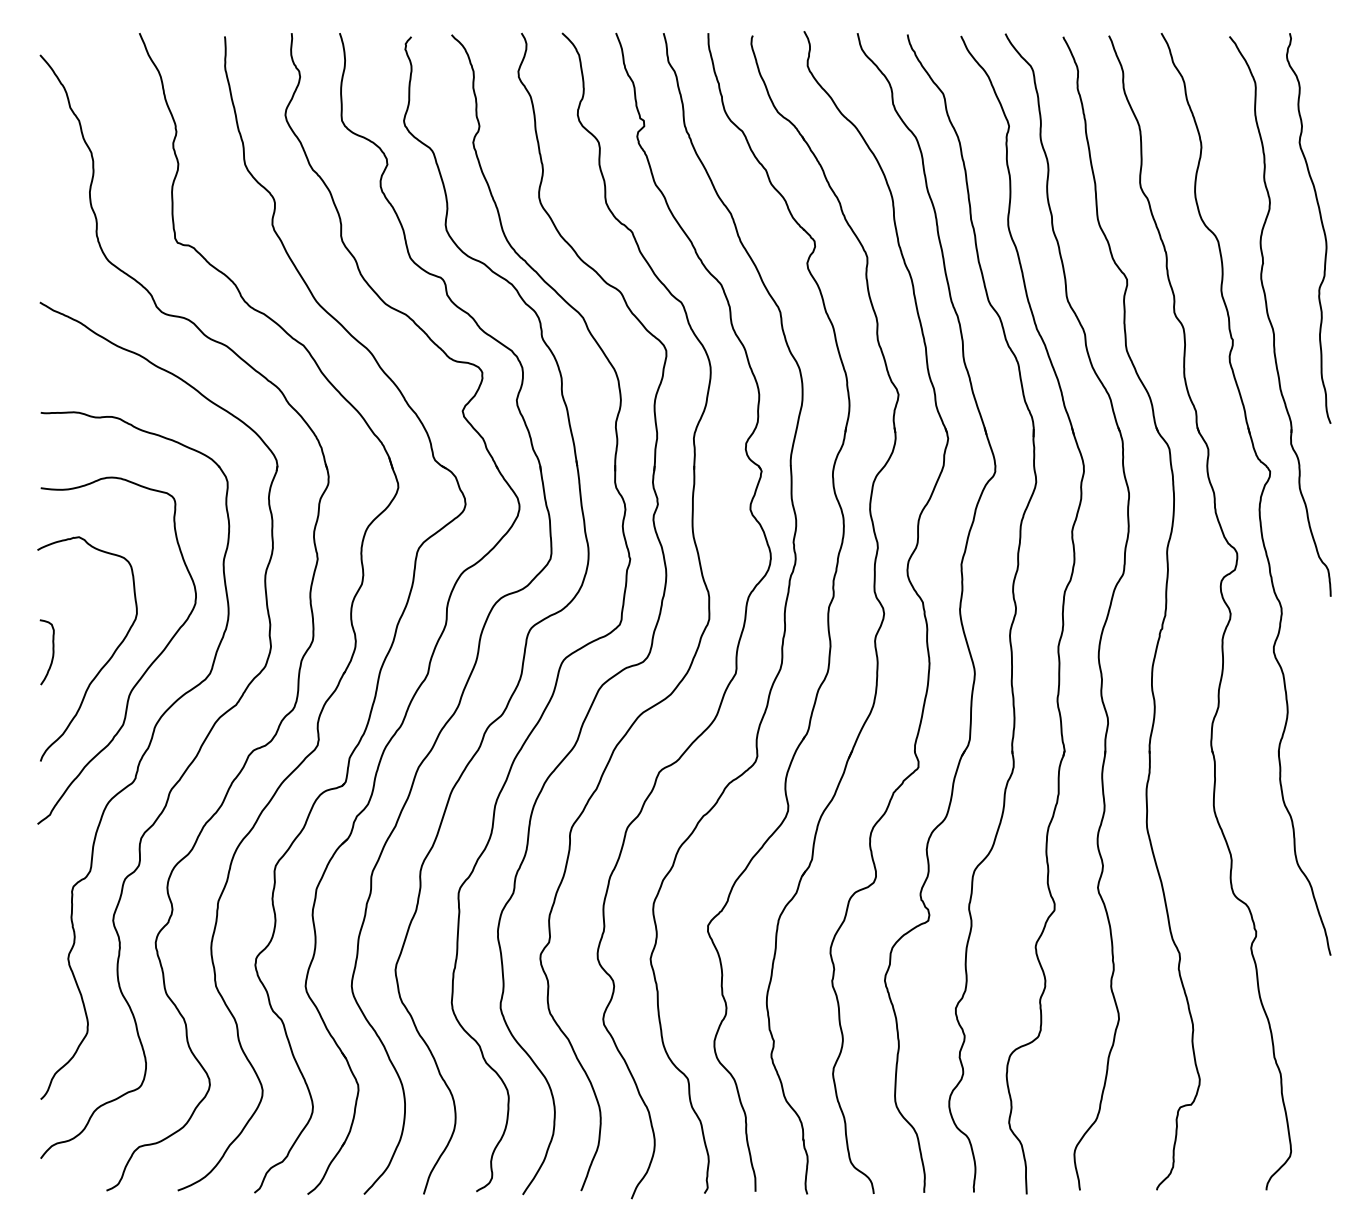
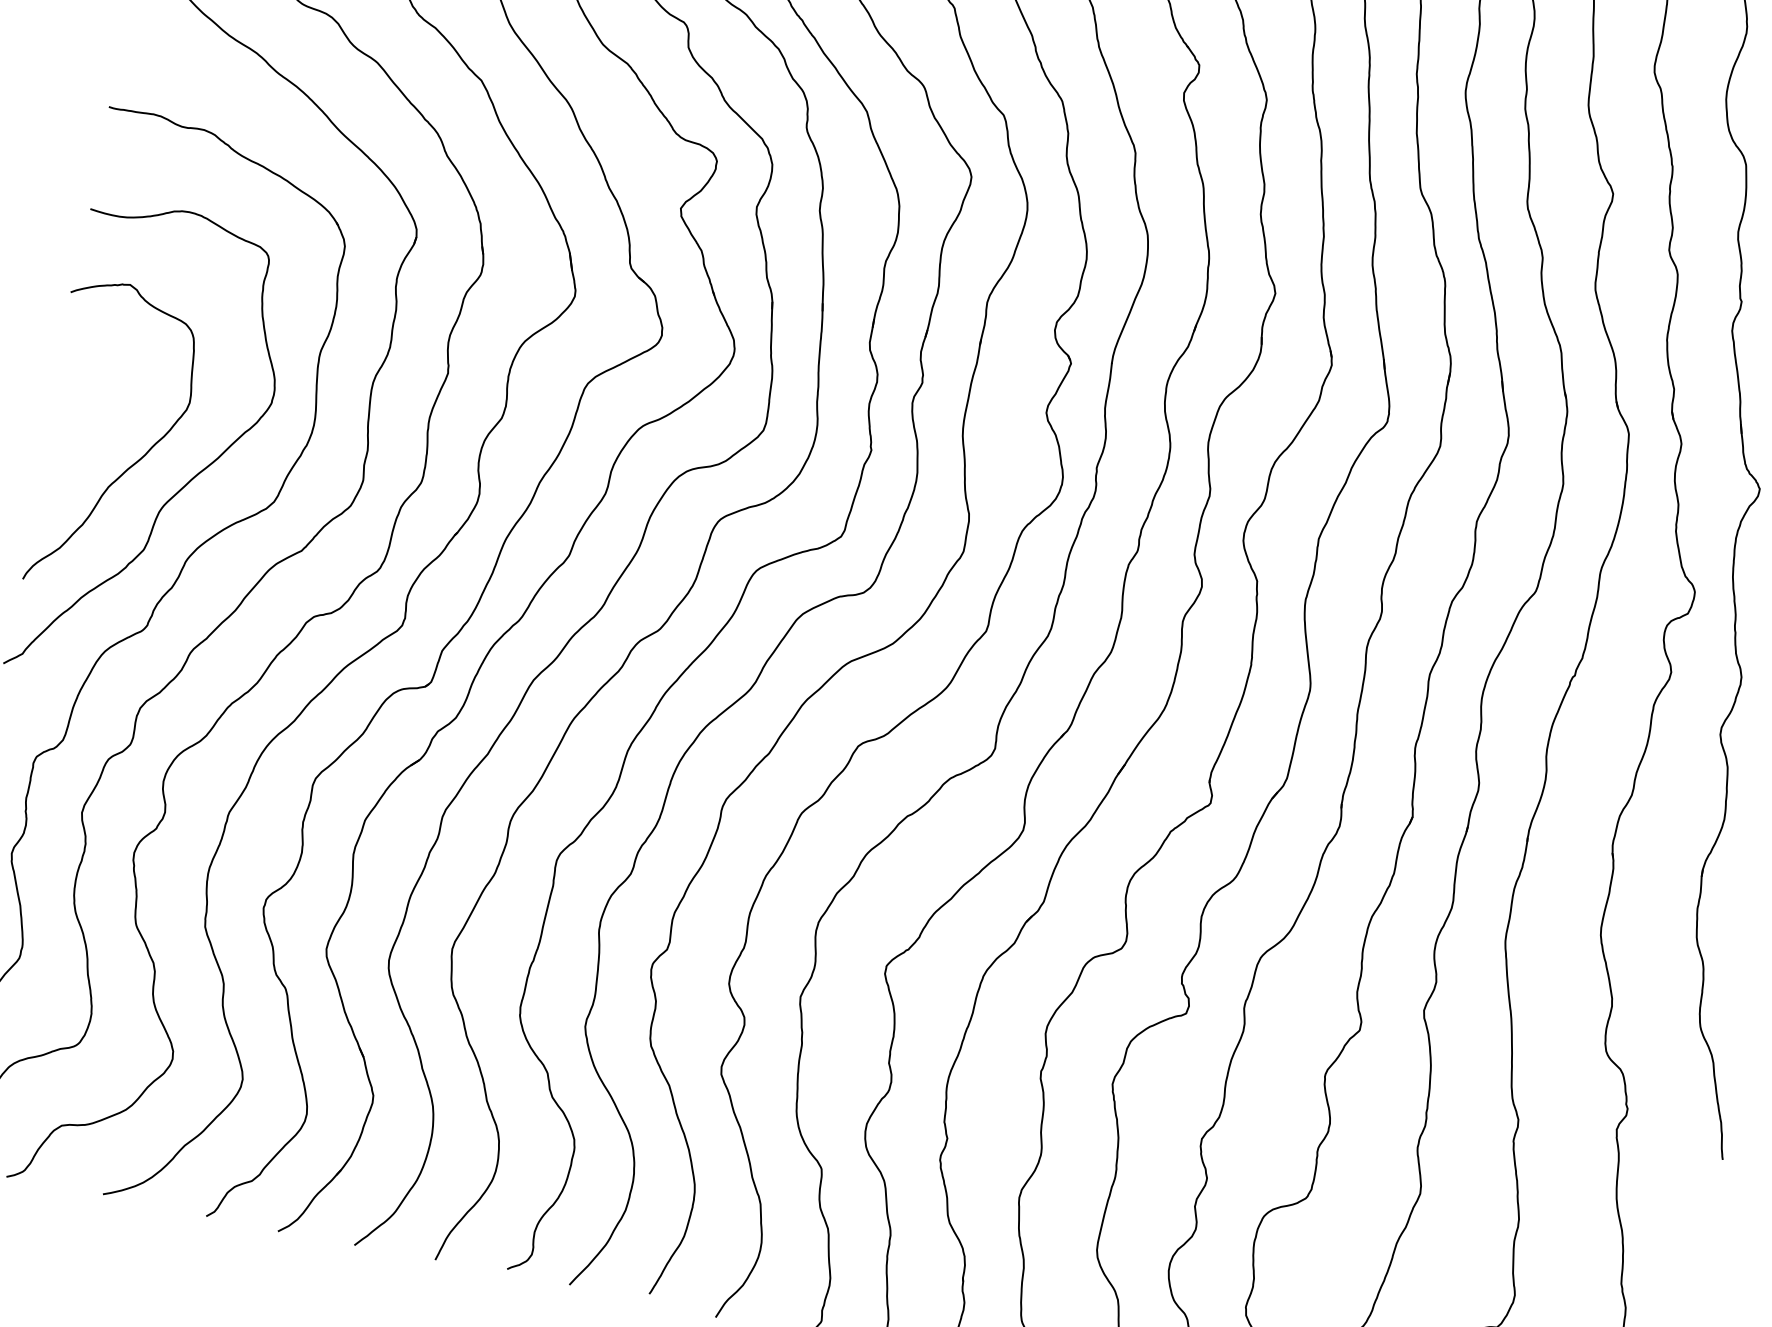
curve: (52, 652) -> (65, 434), removed

